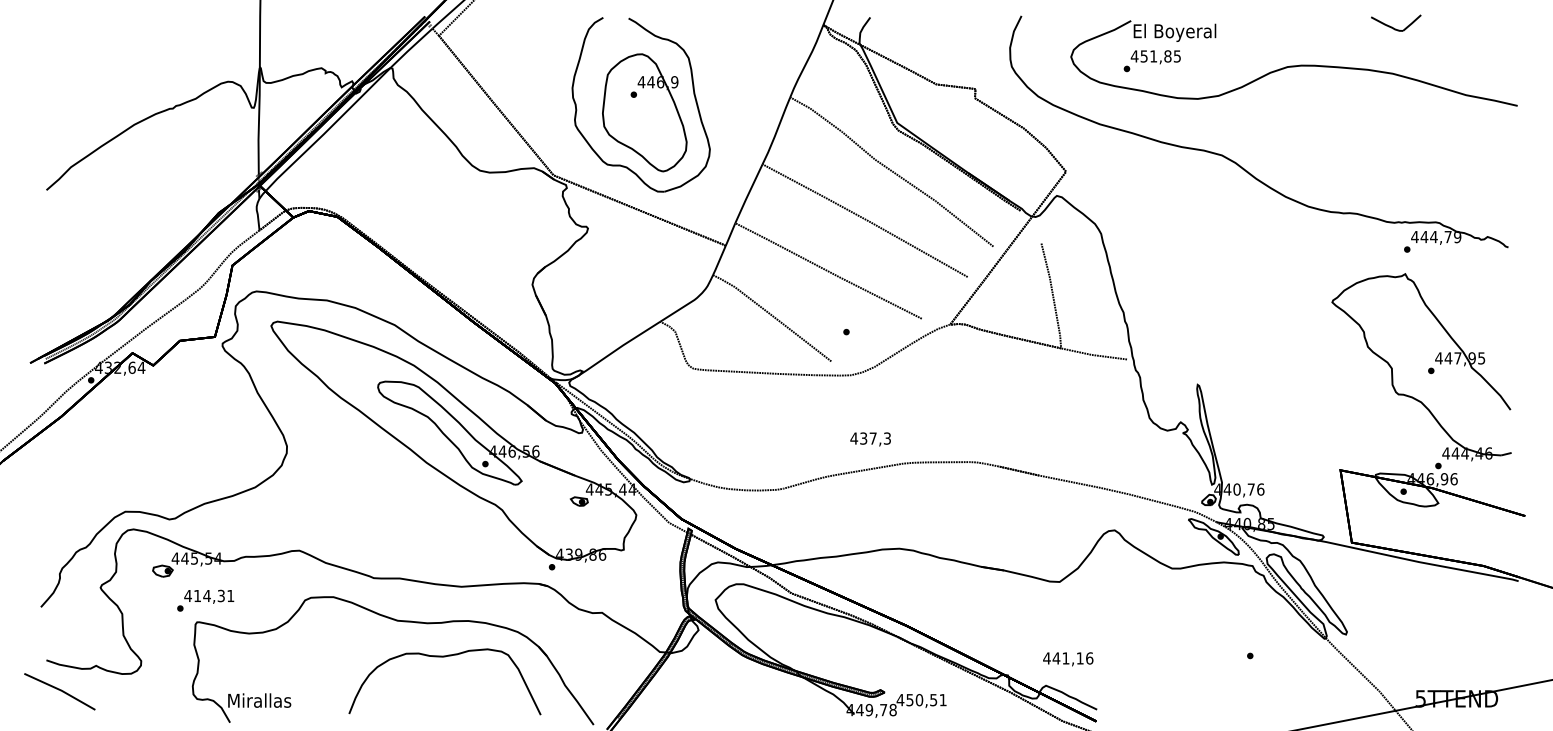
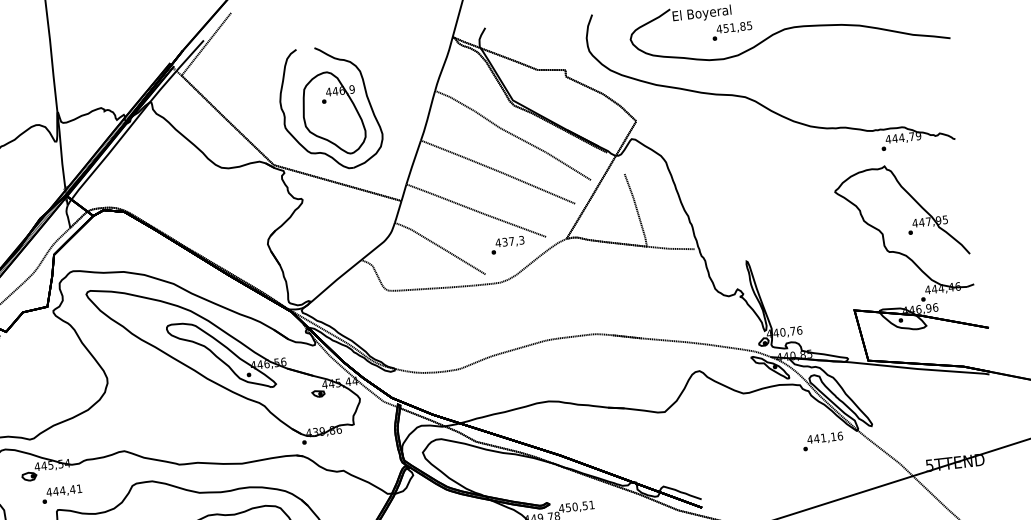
text: (1151, 61) -> (731, 31), moved
text: (870, 439) -> (509, 242), moved
text: (209, 595) -> (64, 490), 414,31 -> 444,41
text: (1068, 659) -> (825, 438), moved

